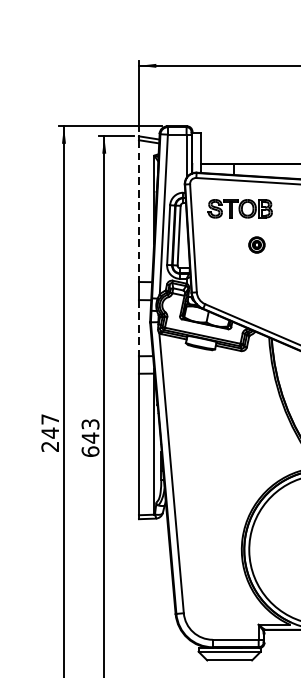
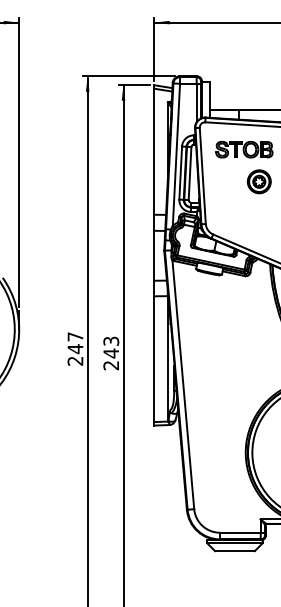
line: (139, 211) -> (154, 152), dashed -> solid
part: (256, 244) -> (258, 181), size x1.67
line: (139, 327) -> (154, 255), dashed -> solid
text: (90, 451) -> (111, 365), 643 -> 243

